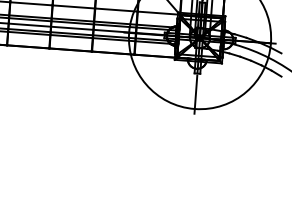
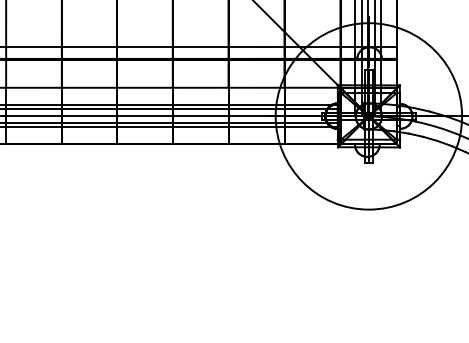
line: (195, 94) -> (368, 190), removed

